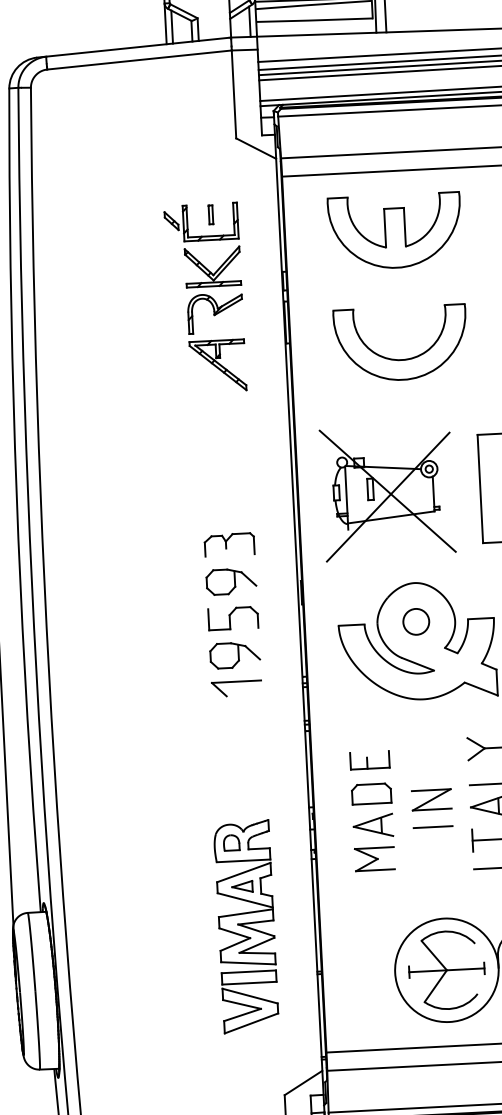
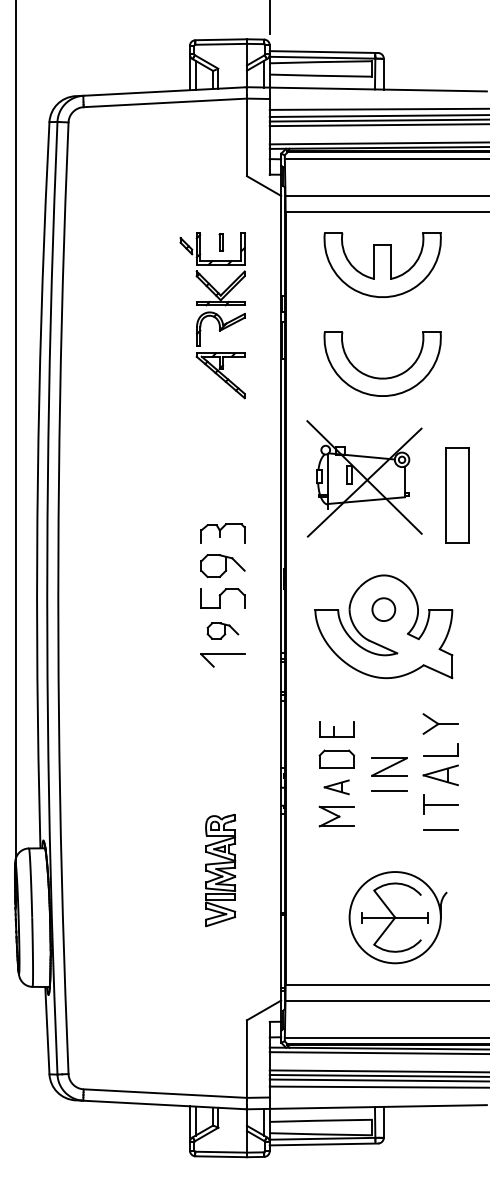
part: (387, 492) -> (364, 478), moved
part: (234, 654) -> (222, 630), size x0.7
part: (372, 826) -> (336, 787), size x0.7
part: (246, 926) -> (220, 870), size x0.6

